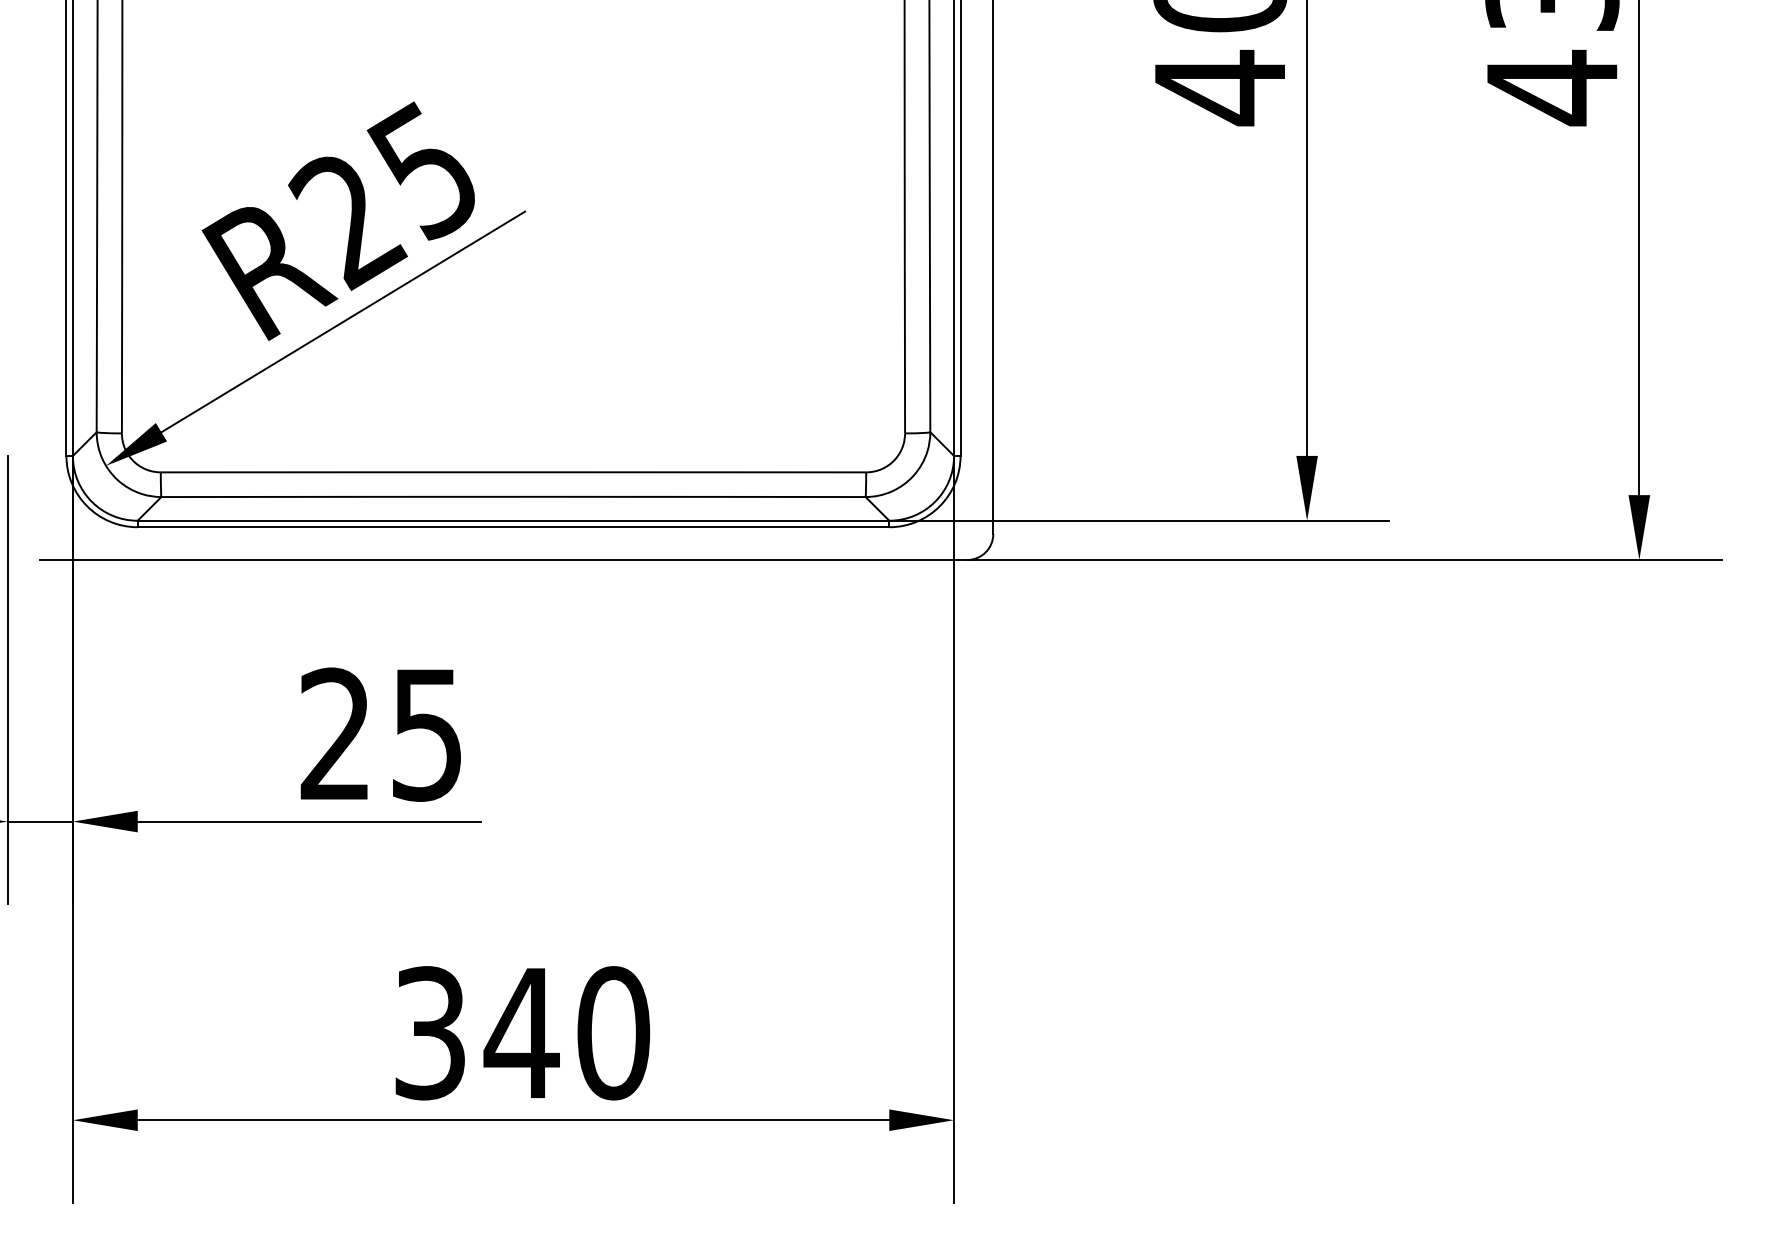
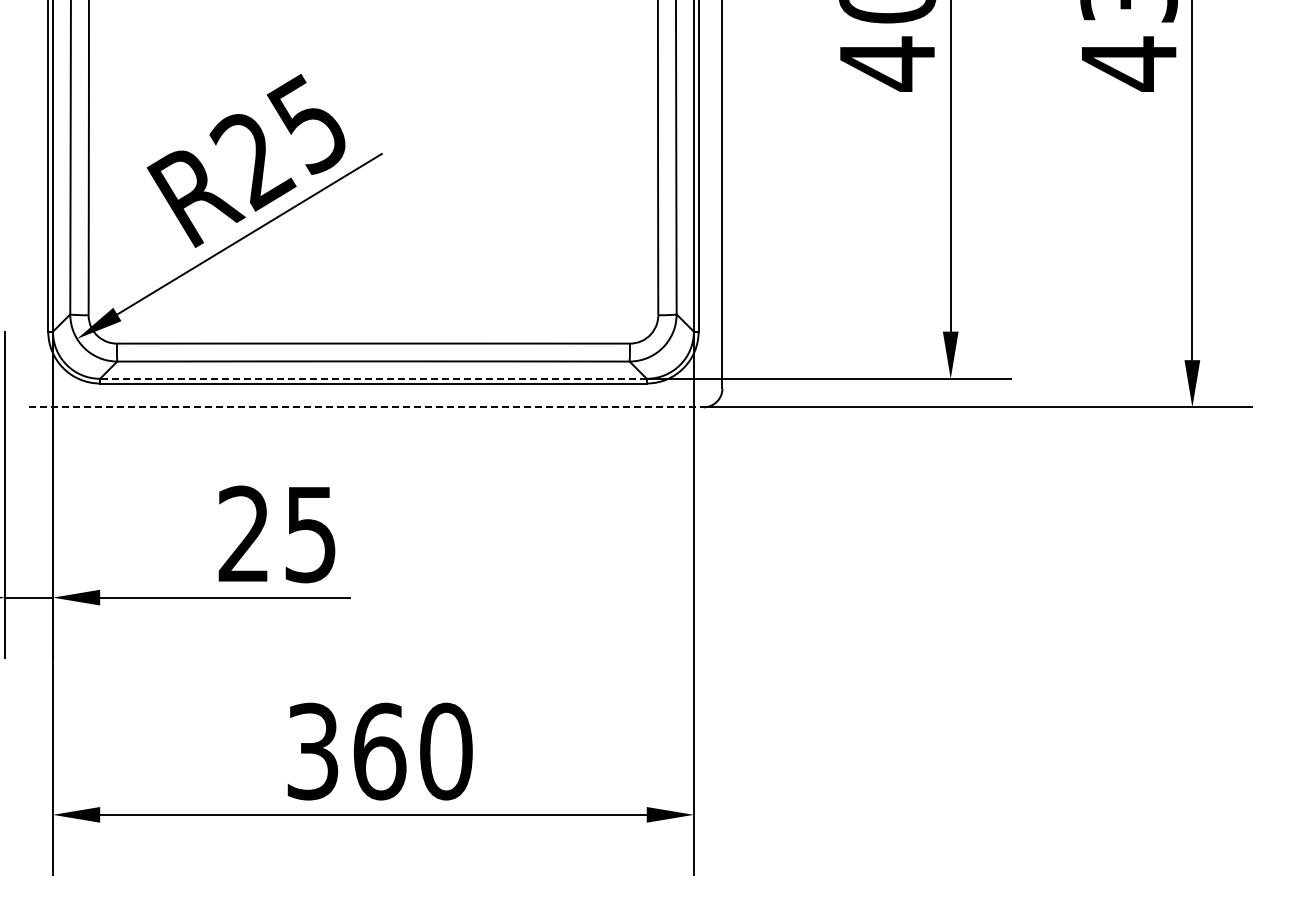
line: (512, 520) -> (372, 378), solid -> dashed
line: (503, 560) -> (366, 407), solid -> dashed
text: (521, 1033) -> (379, 751), 340 -> 360

